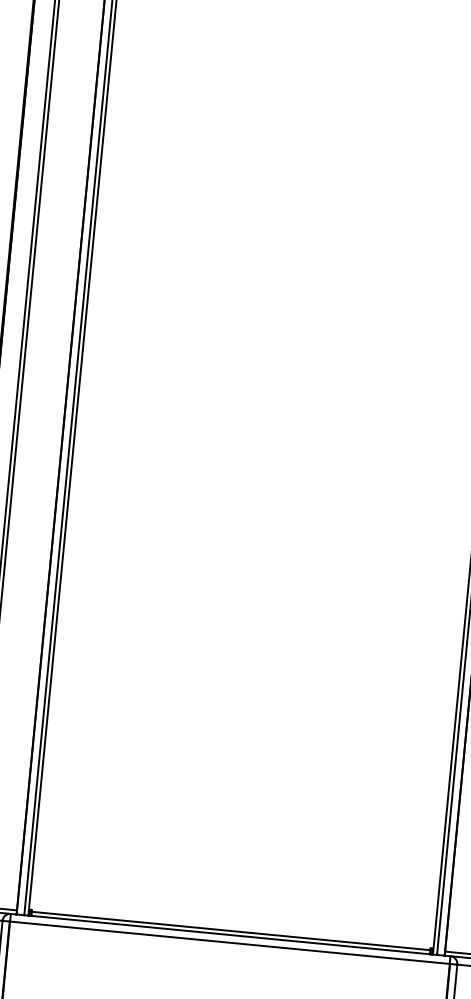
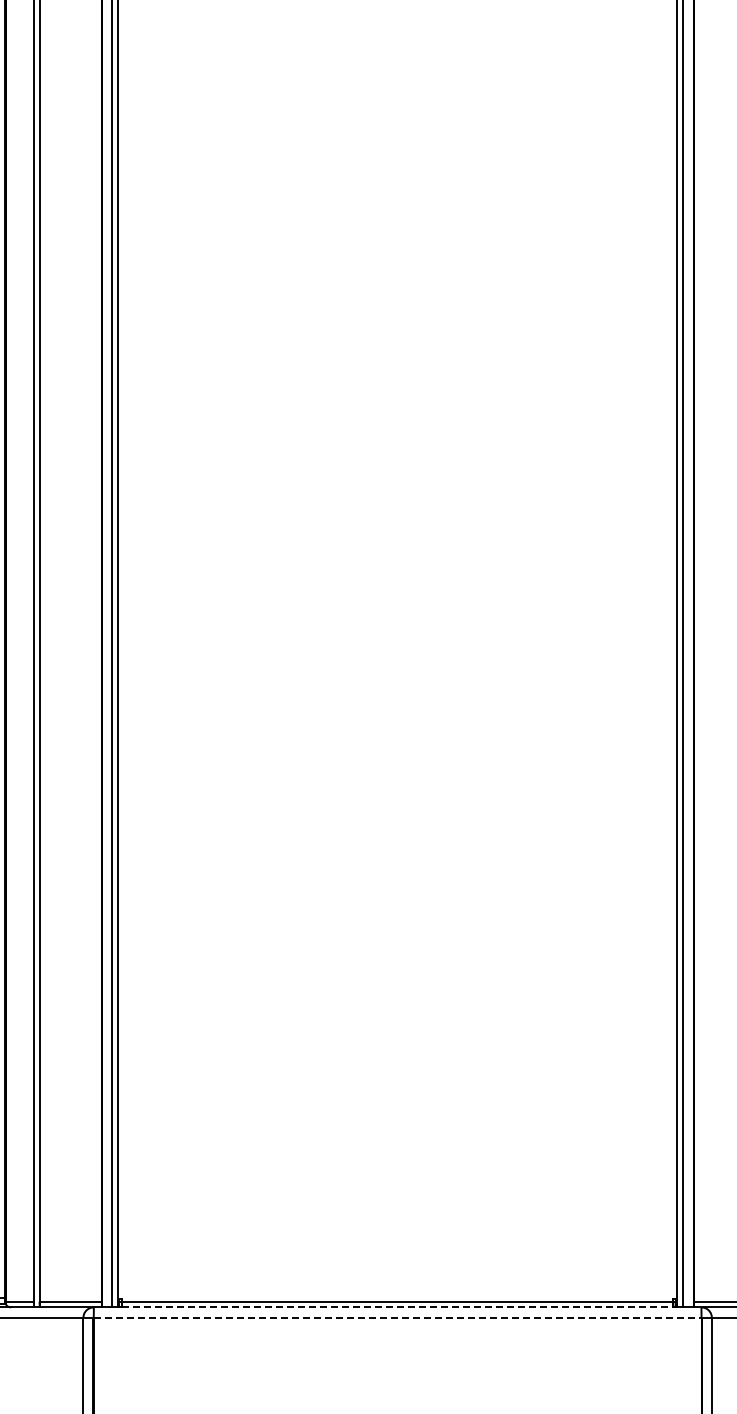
line: (230, 935) -> (397, 1307), solid -> dashed
line: (229, 943) -> (397, 1318), solid -> dashed

